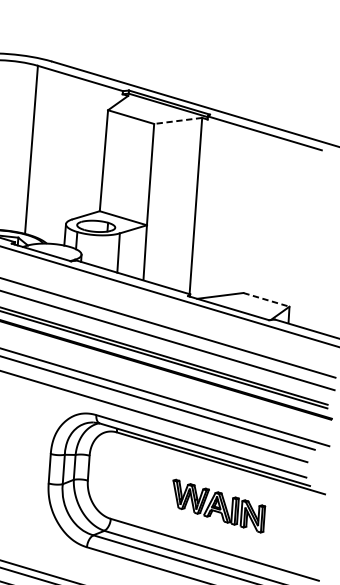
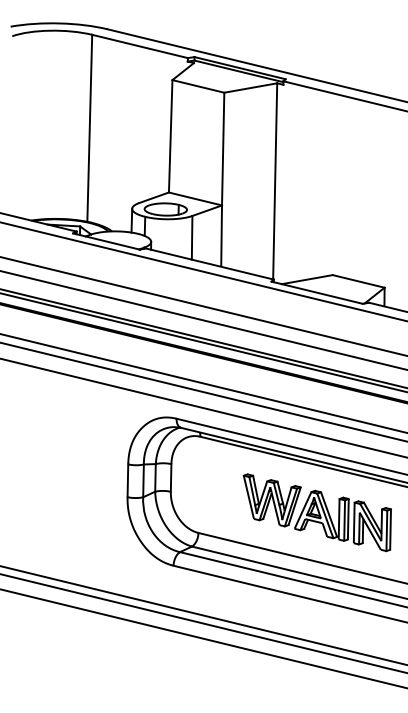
line: (177, 121) -> (250, 88), dashed -> solid
line: (266, 299) -> (358, 281), dashed -> solid
part: (217, 505) -> (316, 512), size x1.43

